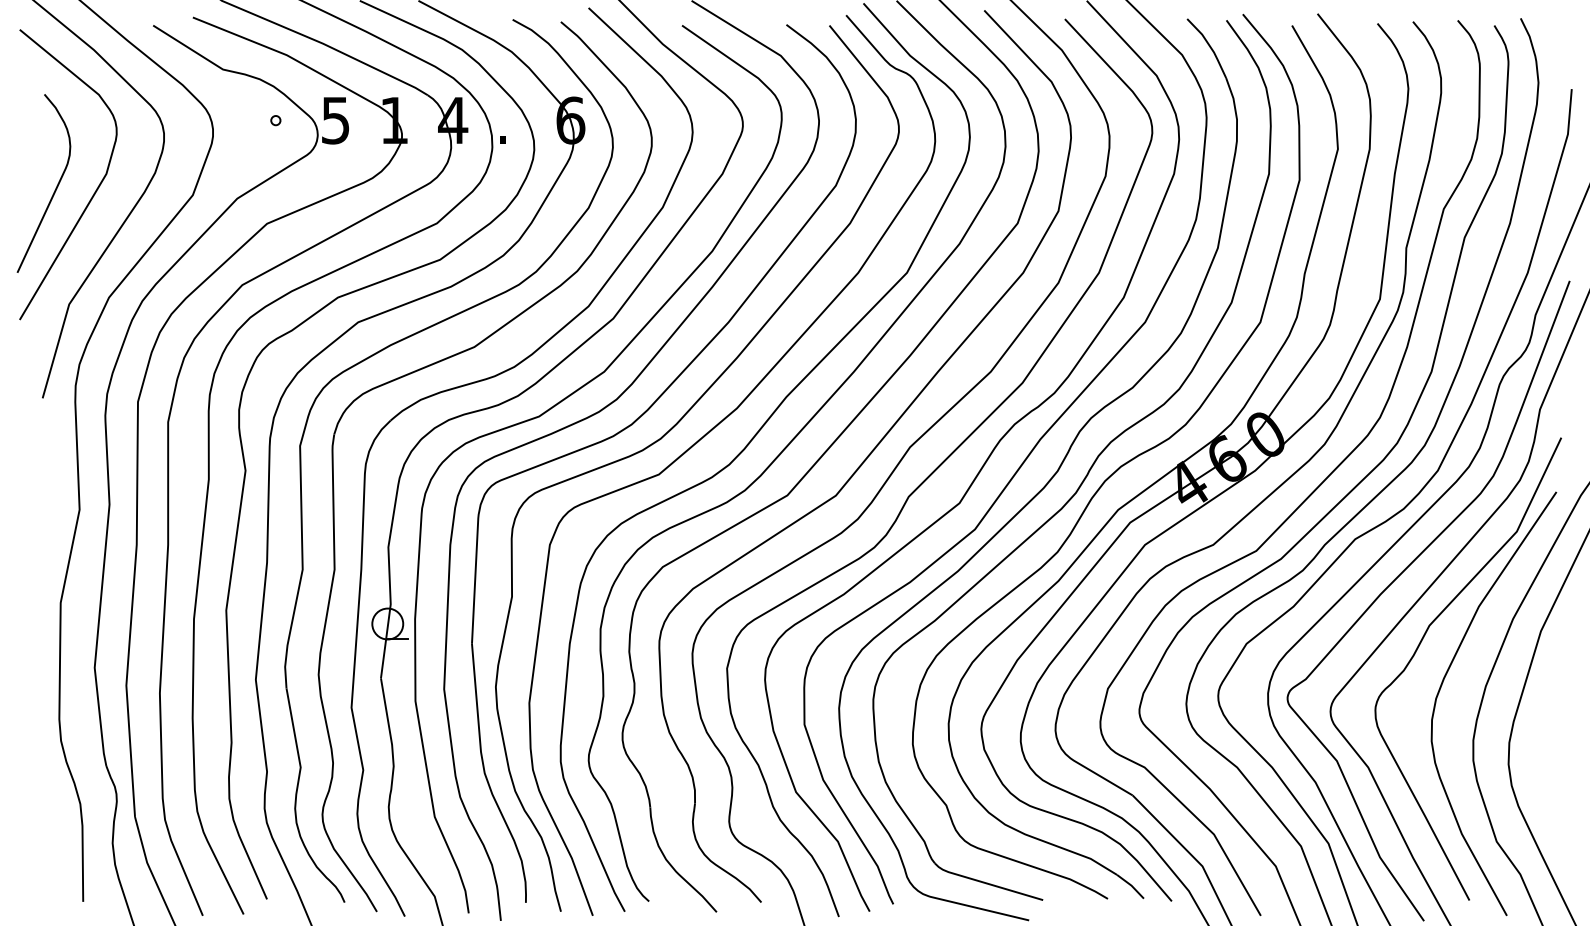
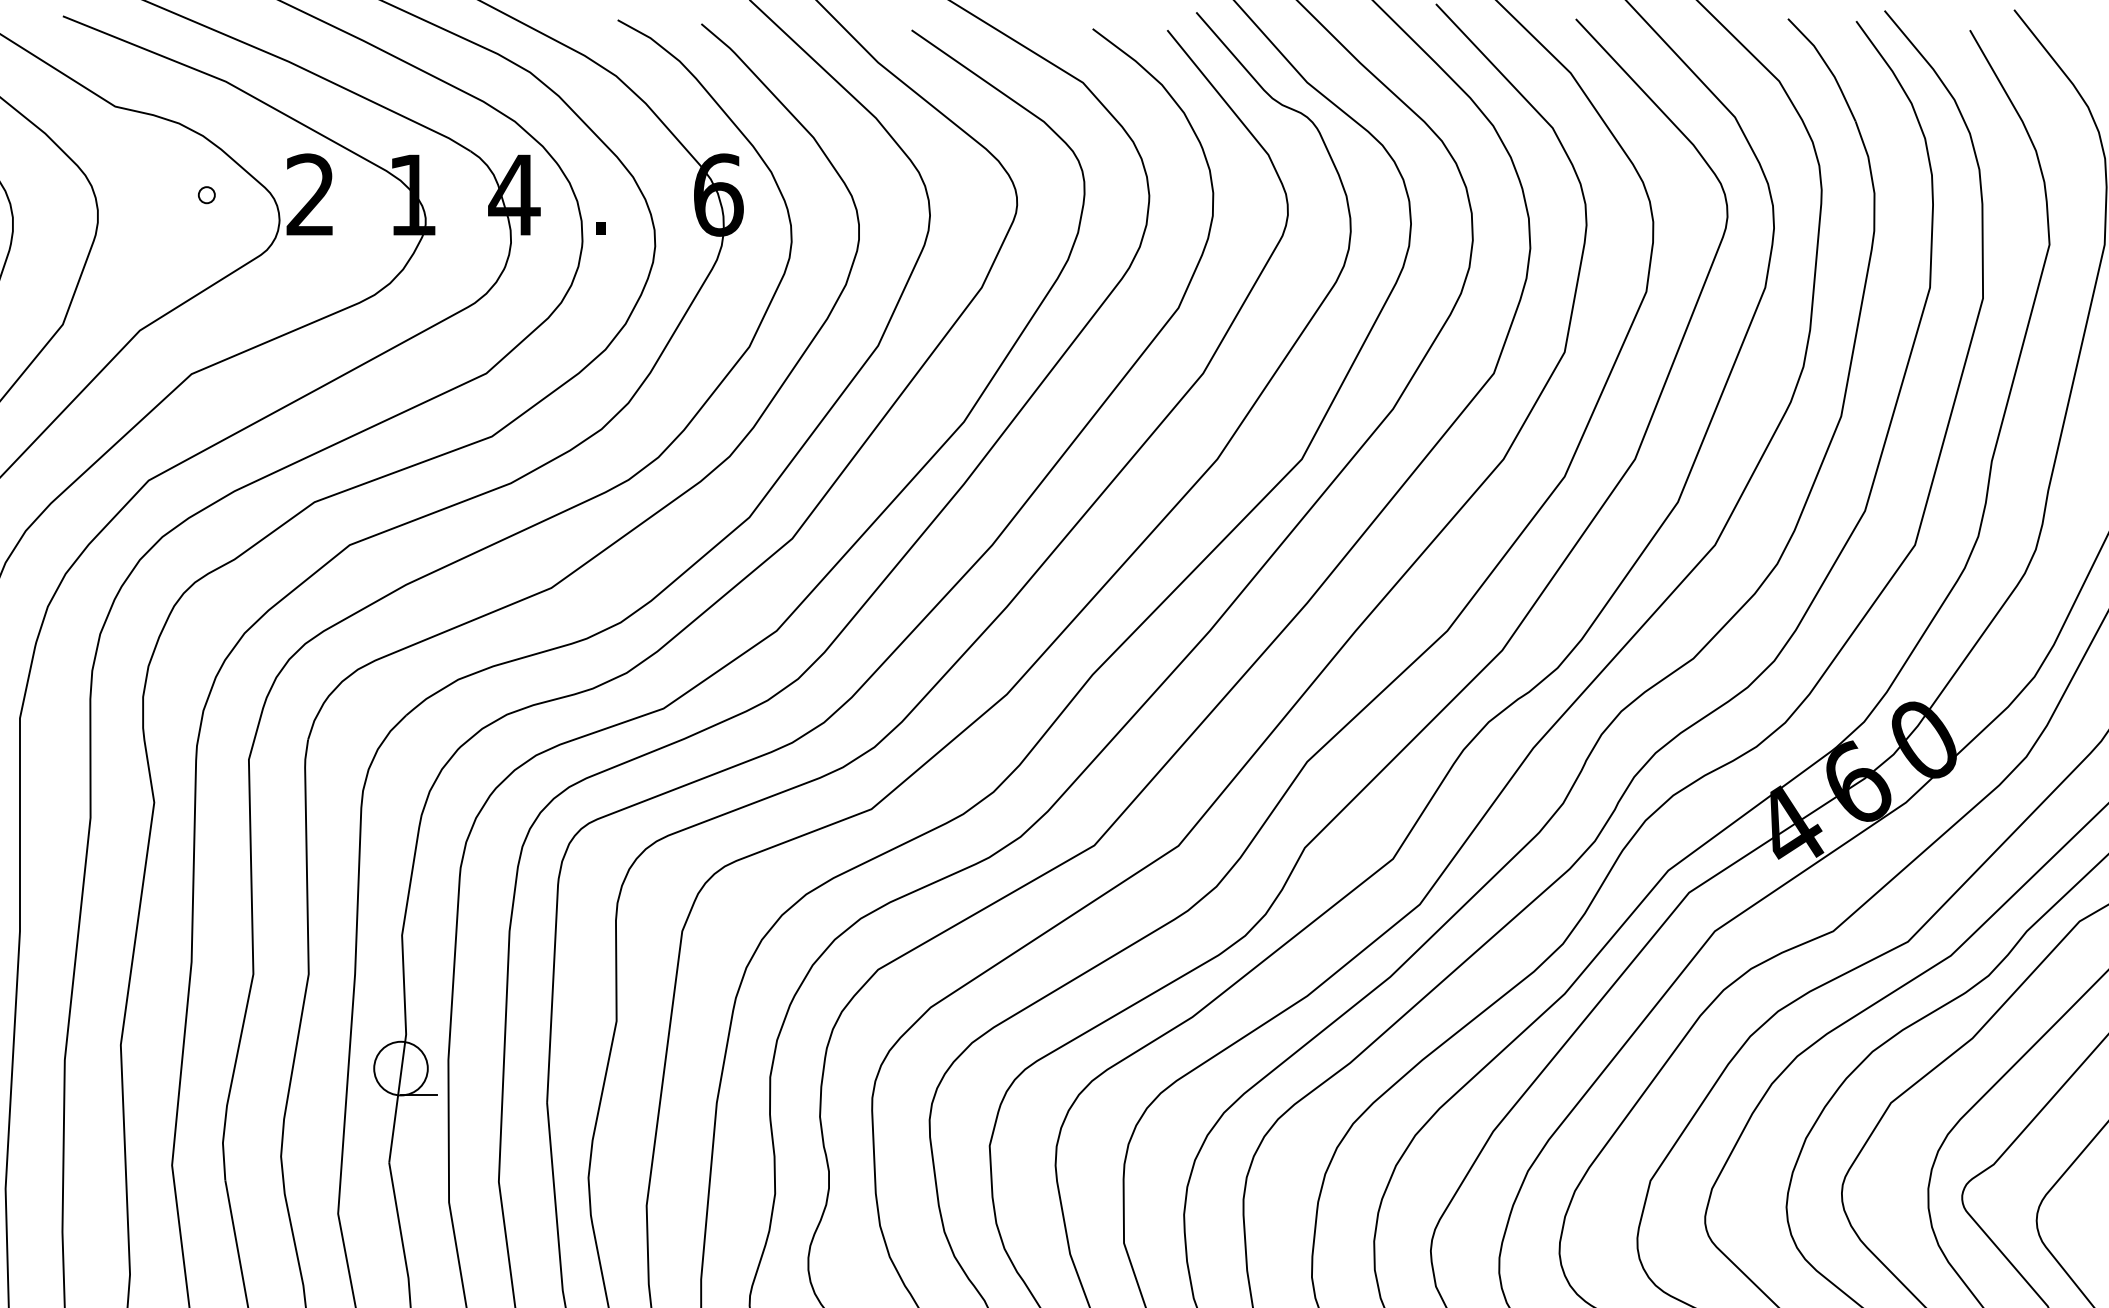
text: (334, 120) -> (308, 194), 5 -> 2

